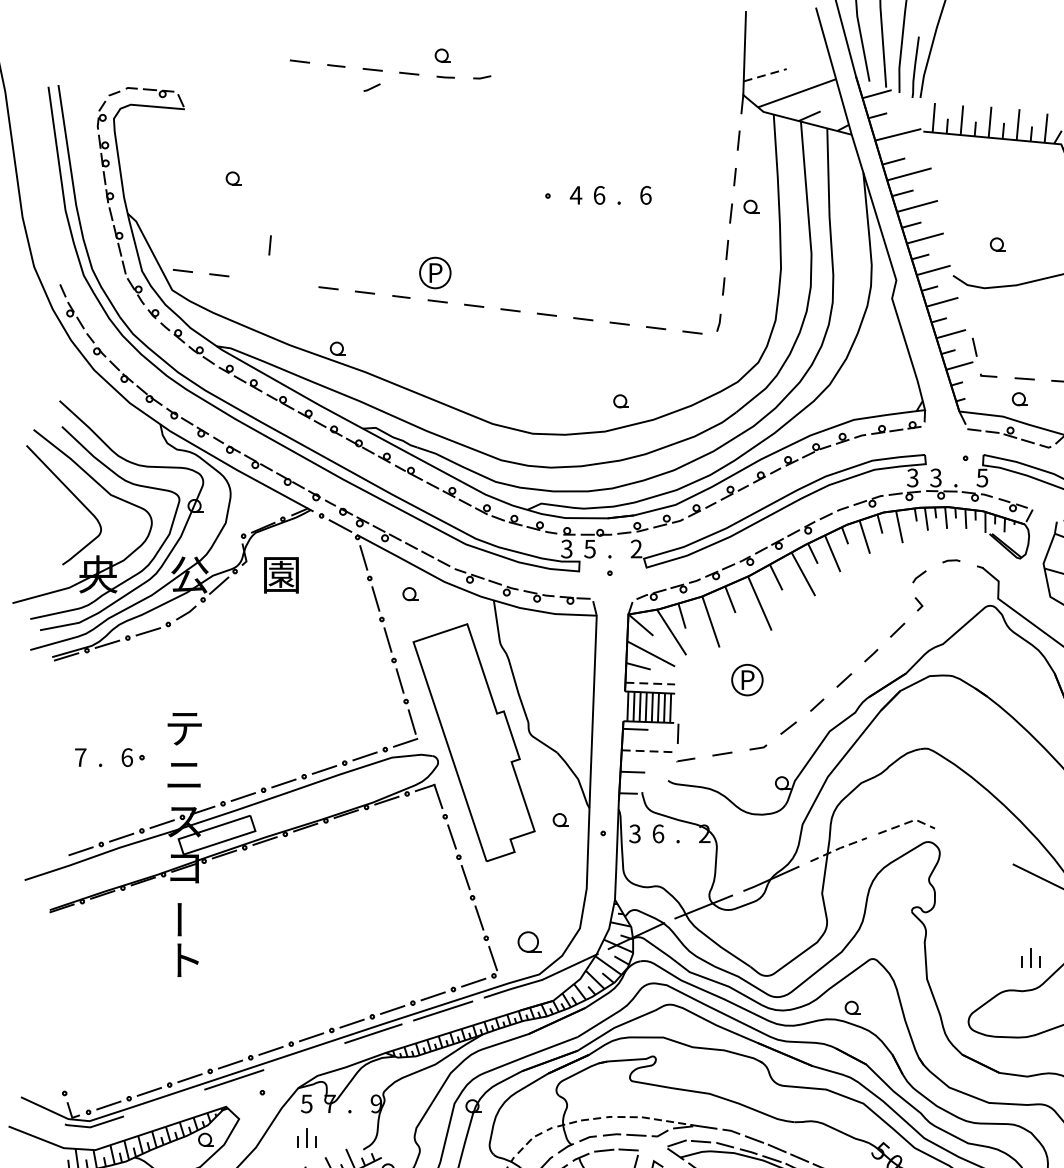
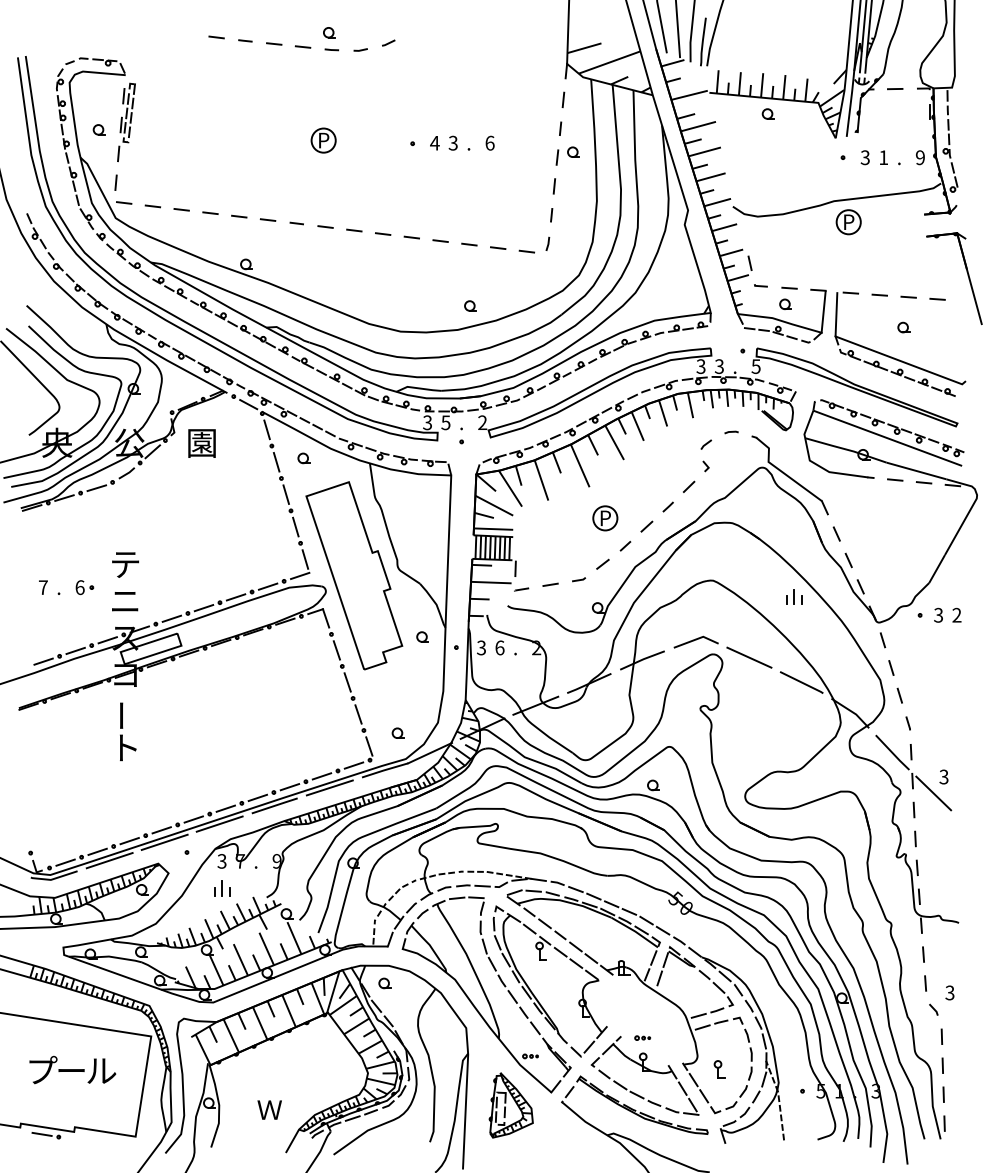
line: (765, 75) -> (584, 48), dashed -> solid
line: (371, 86) -> (388, 42), moved
part: (185, 169) -> (126, 122), added
part: (232, 178) -> (98, 129), moved
text: (598, 194) -> (452, 142), 6 -> 3
part: (996, 243) -> (767, 113), moved
line: (269, 245) -> (115, 182), moved
part: (435, 272) -> (323, 140), moved
line: (255, 279) -> (181, 209), added
line: (292, 283) -> (210, 212), added
part: (747, 680) -> (605, 518), moved
line: (650, 684) -> (493, 529), dashed -> solid
line: (647, 751) -> (491, 582), dashed -> solid
line: (907, 823) -> (696, 639), dashed -> solid
line: (974, 845) -> (749, 657), added
line: (838, 848) -> (642, 659), dashed -> solid
part: (528, 940) -> (397, 732), size x0.62
part: (1030, 957) -> (794, 596), moved
line: (303, 1055) -> (219, 823), added
line: (164, 1102) -> (109, 860), added
text: (307, 1104) -> (222, 861), 5 -> 3

